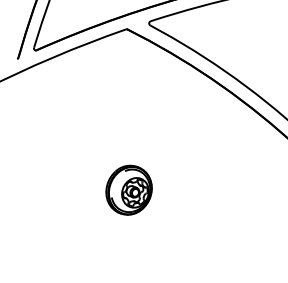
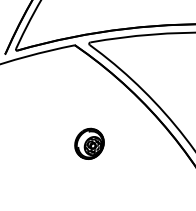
part: (128, 189) -> (89, 143), moved

